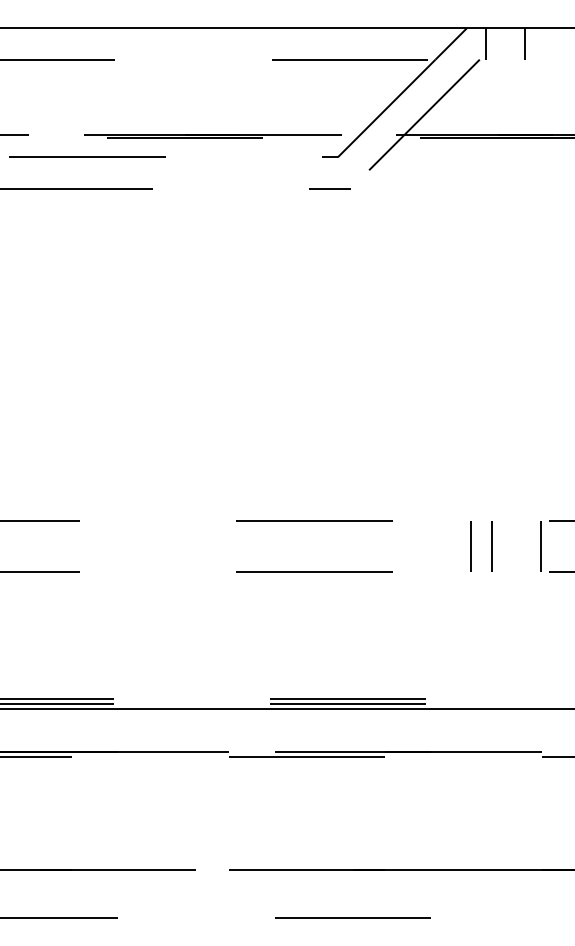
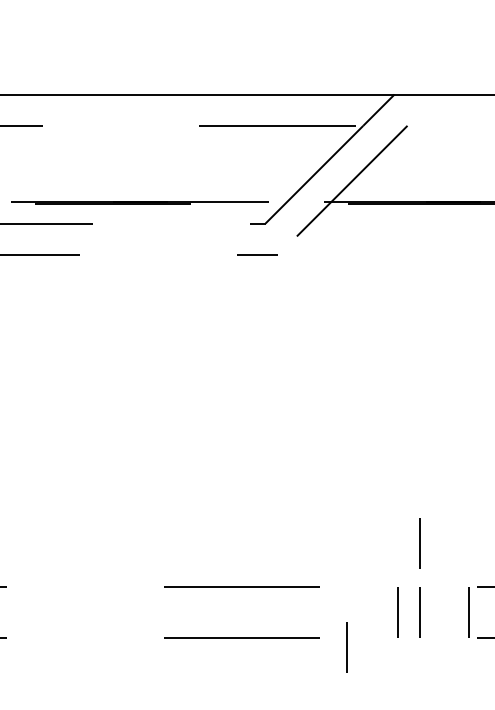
line: (486, 43) -> (414, 109), removed
line: (524, 43) -> (452, 109), removed
line: (491, 477) -> (419, 543), added
line: (419, 581) -> (347, 647), added

